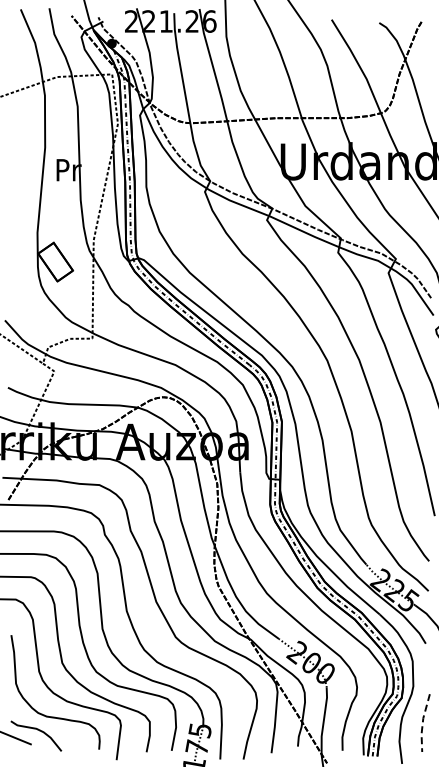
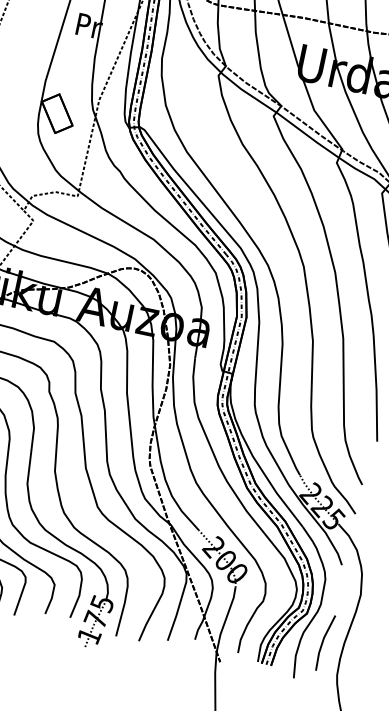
line: (422, 722) -> (322, 641), dashed -> solid

